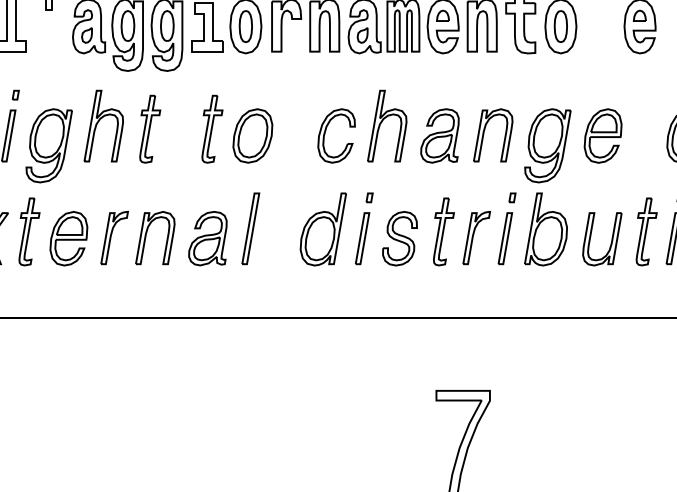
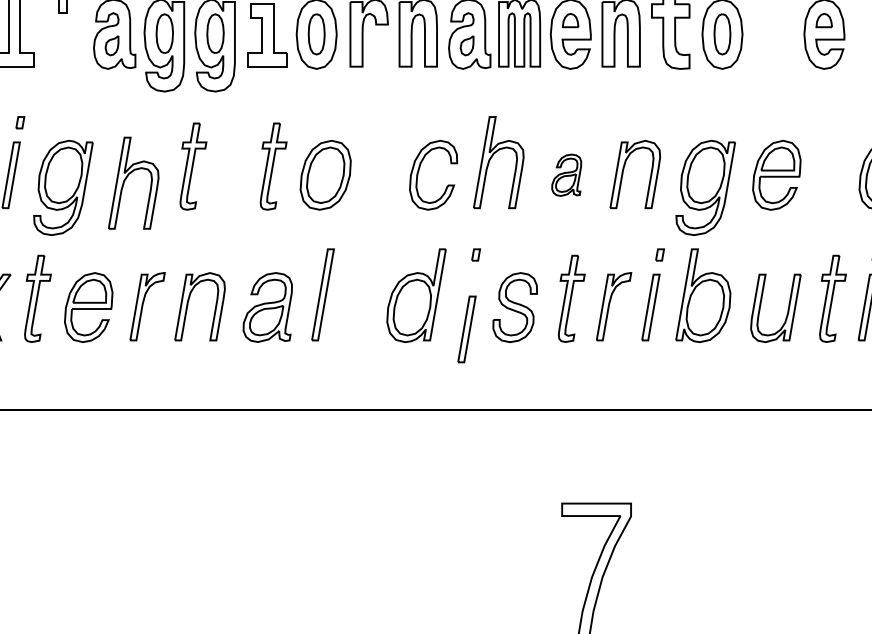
part: (103, 125) -> (133, 182), moved
part: (439, 135) -> (566, 174), size x0.6
part: (362, 238) -> (466, 329), moved

